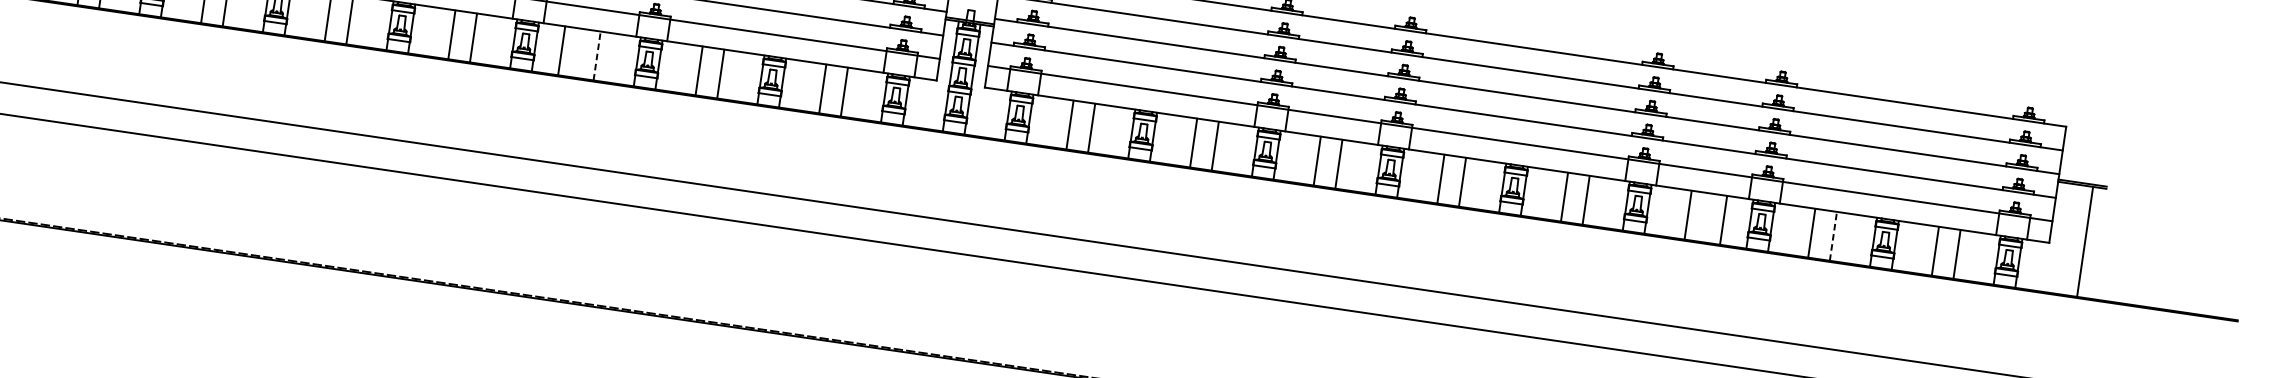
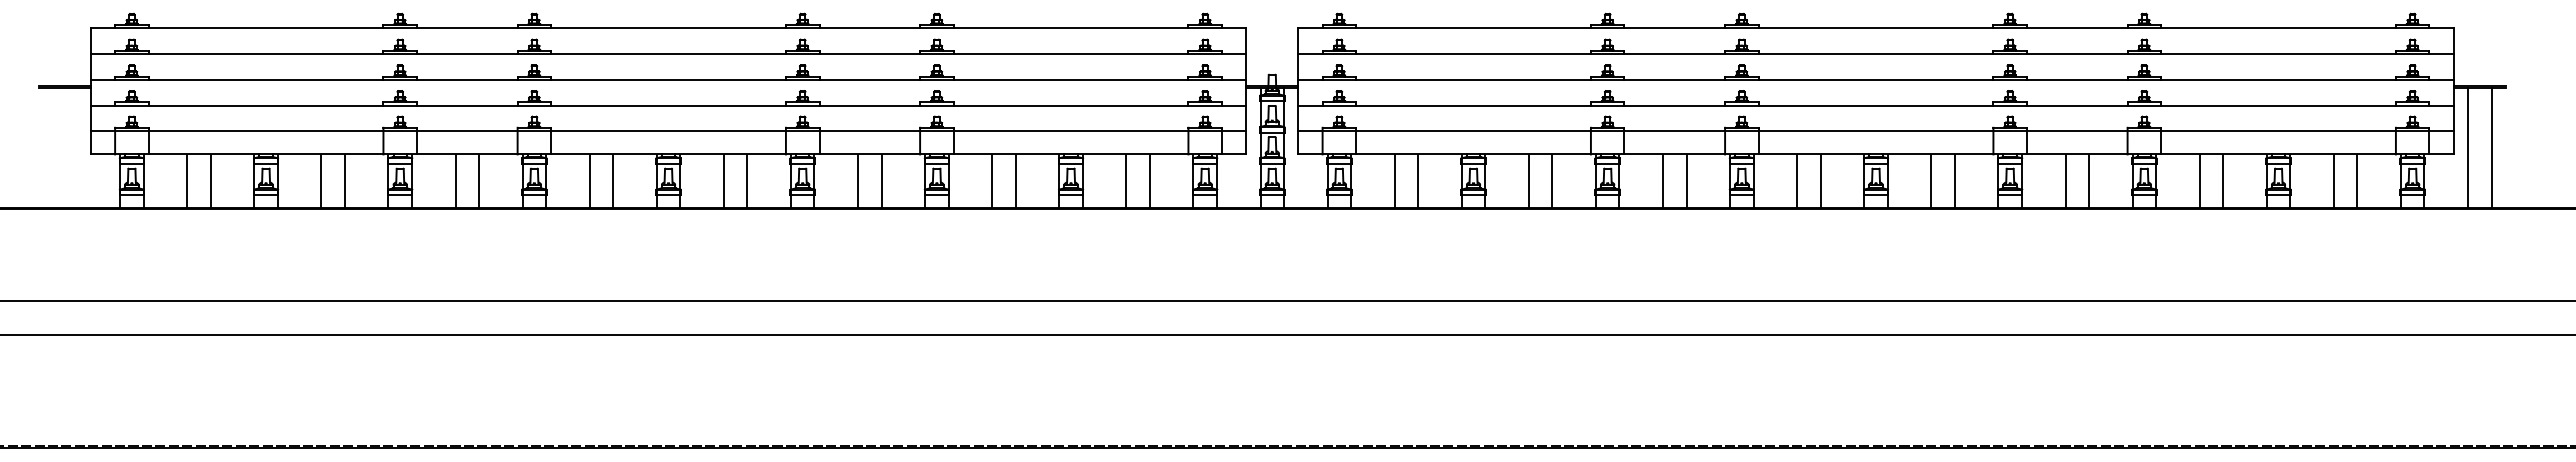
line: (562, 50) -> (858, 180), moved
line: (597, 55) -> (881, 180), dashed -> solid
line: (1724, 219) -> (2089, 180), moved
line: (1833, 235) -> (2223, 180), dashed -> solid
line: (2063, 238) -> (2468, 147), added

